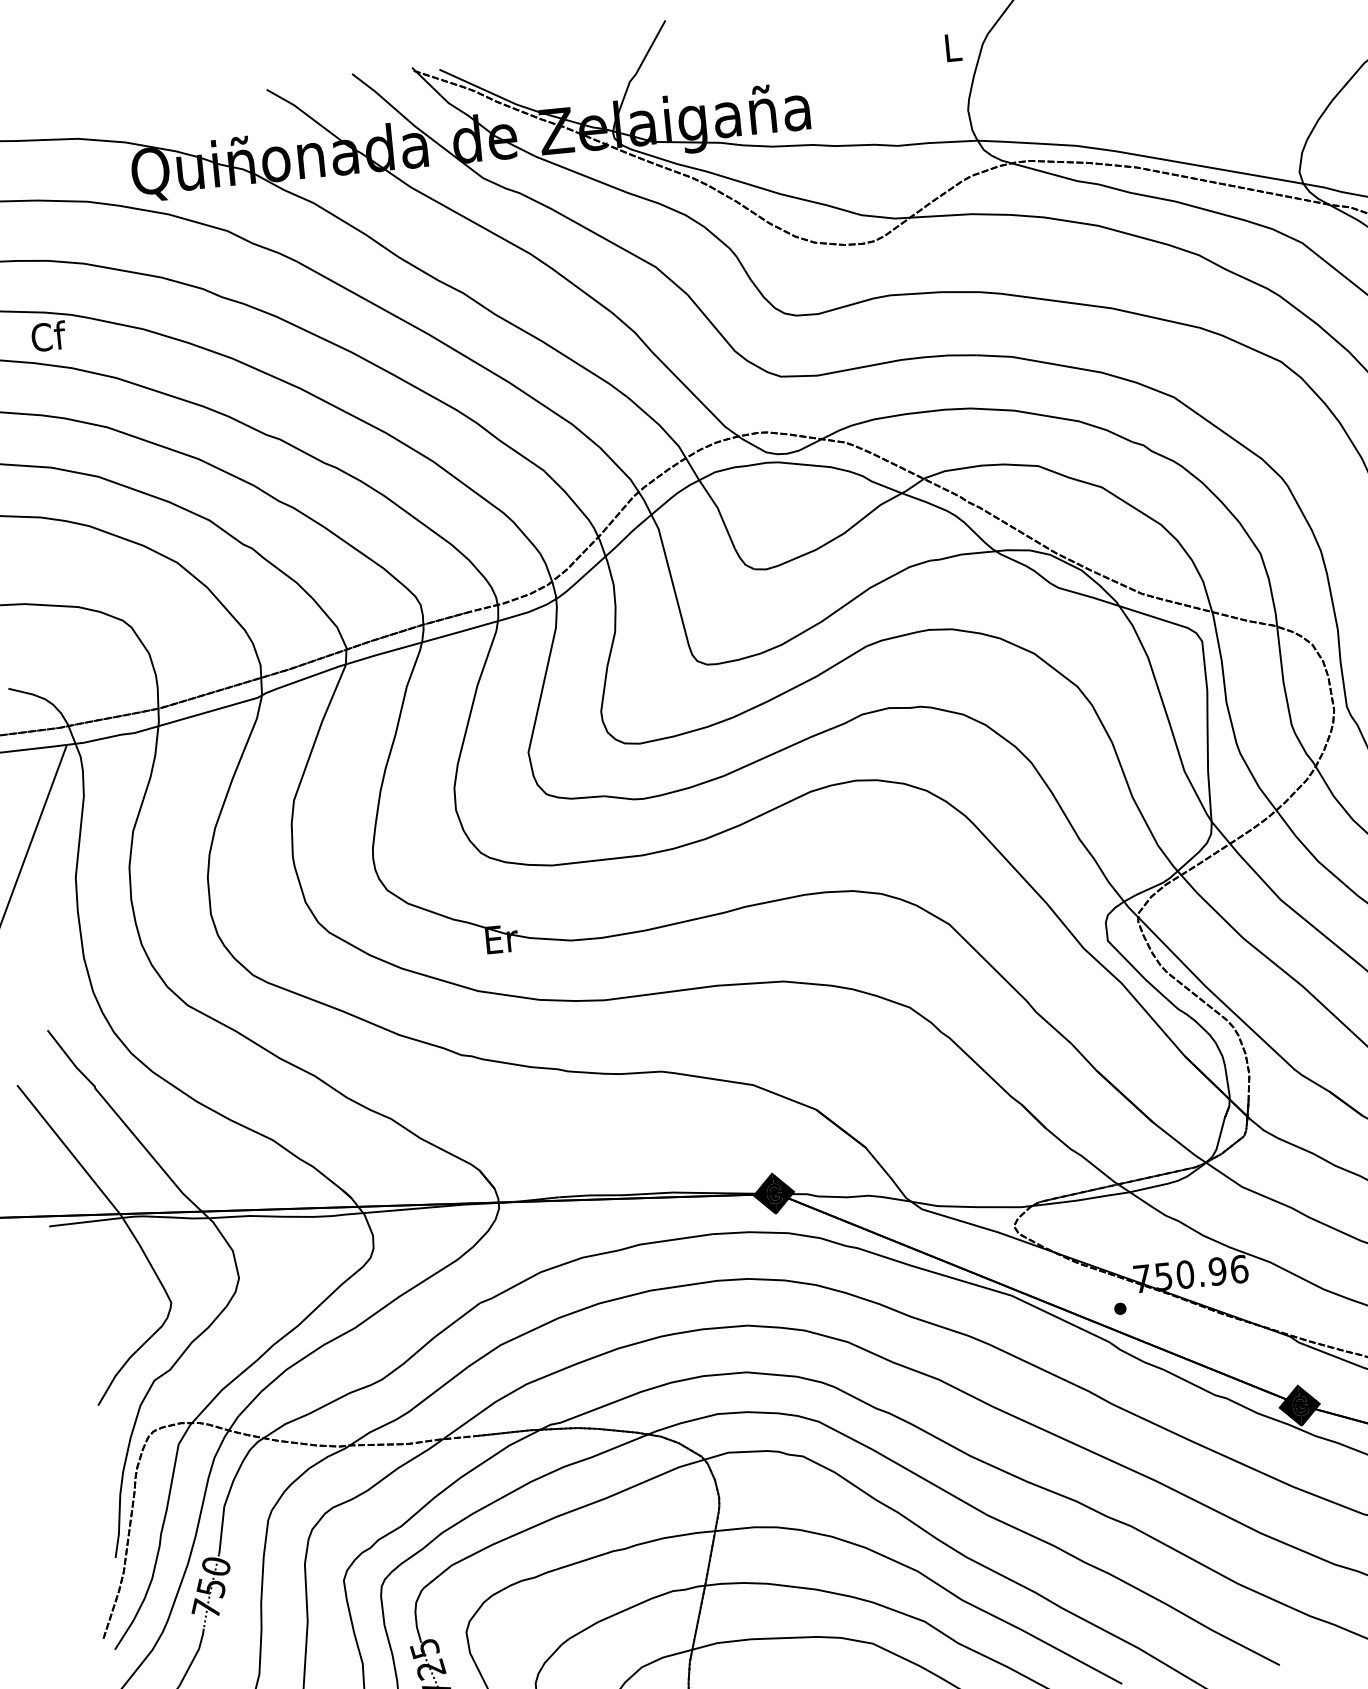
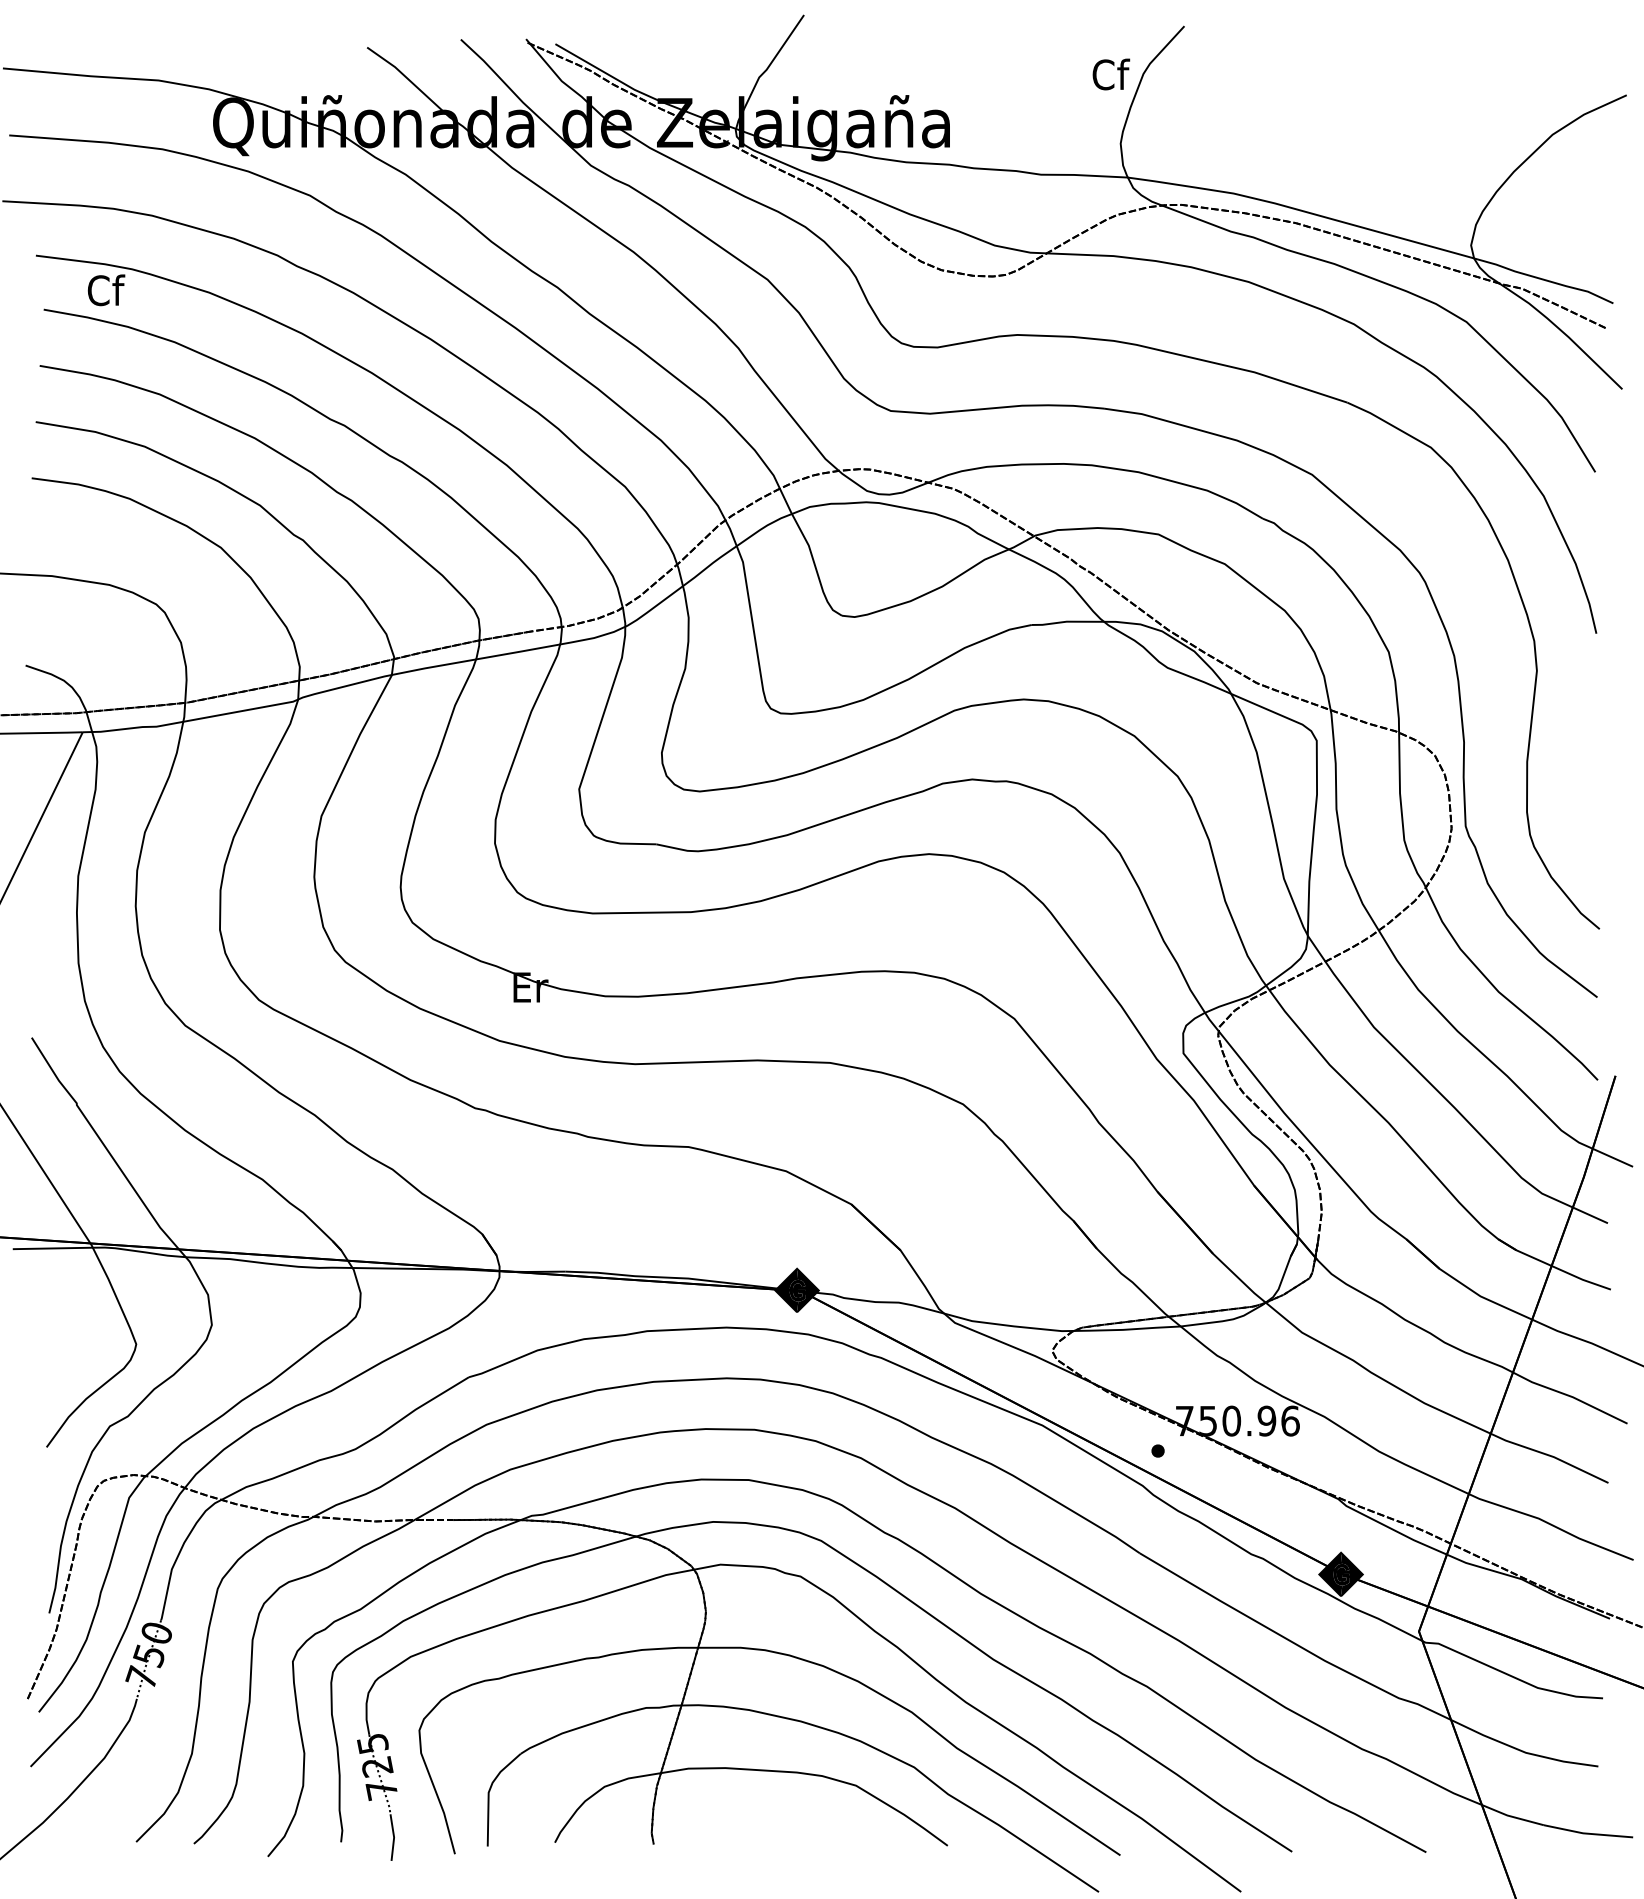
text: (953, 47) -> (1111, 74), L -> Cf

